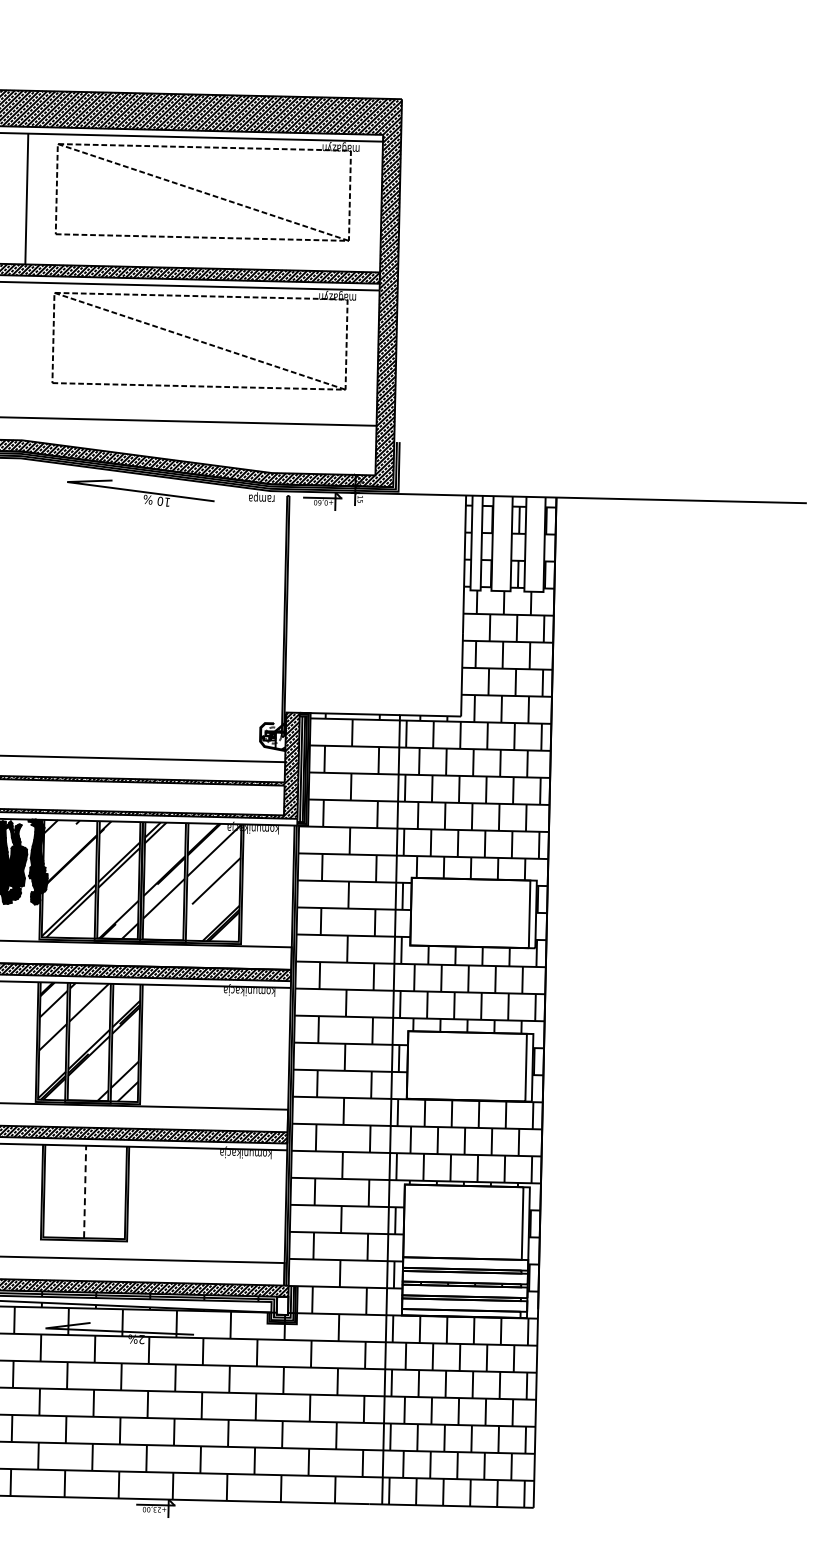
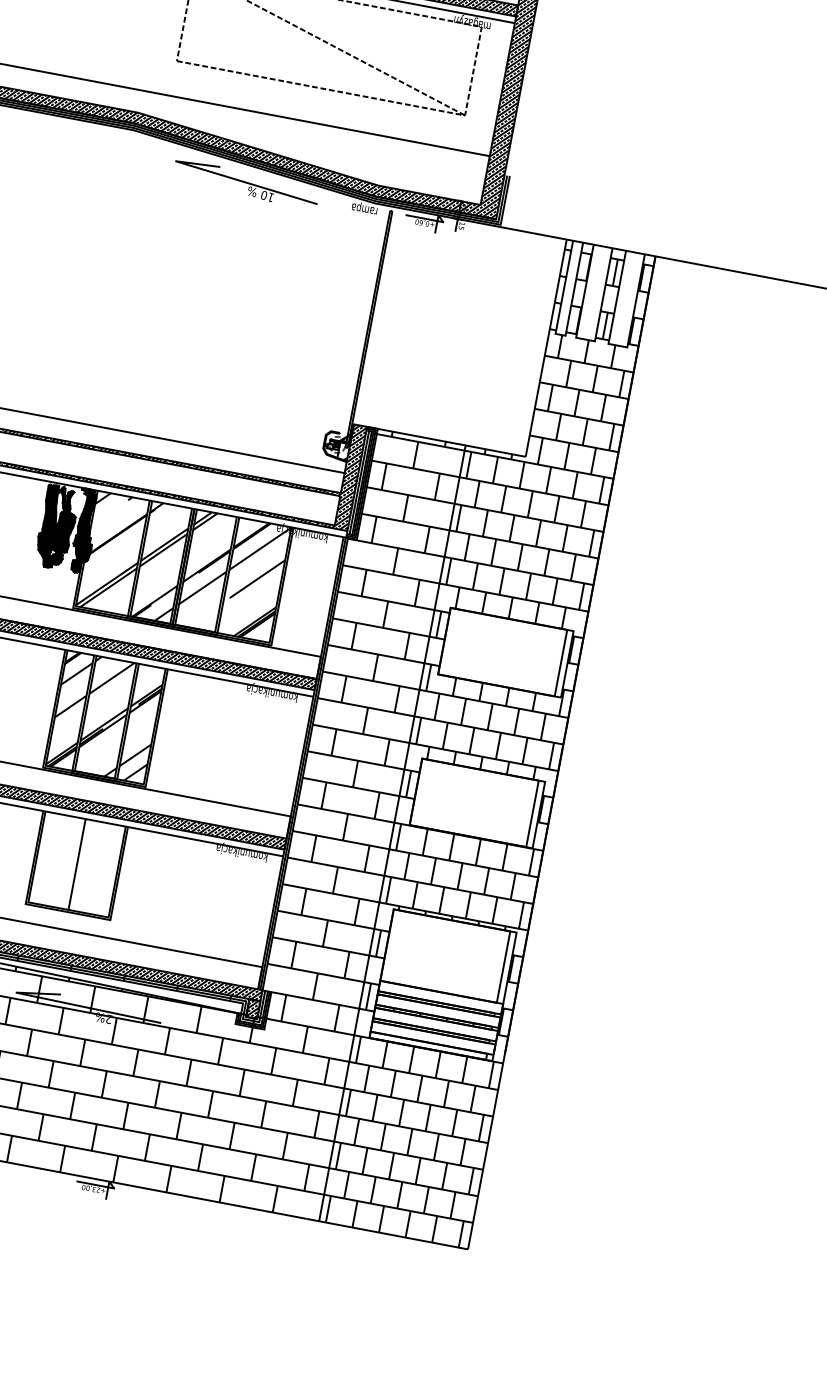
line: (85, 1191) -> (77, 864), dashed -> solid
hatch: (282, 1305) -> (253, 1008), added

